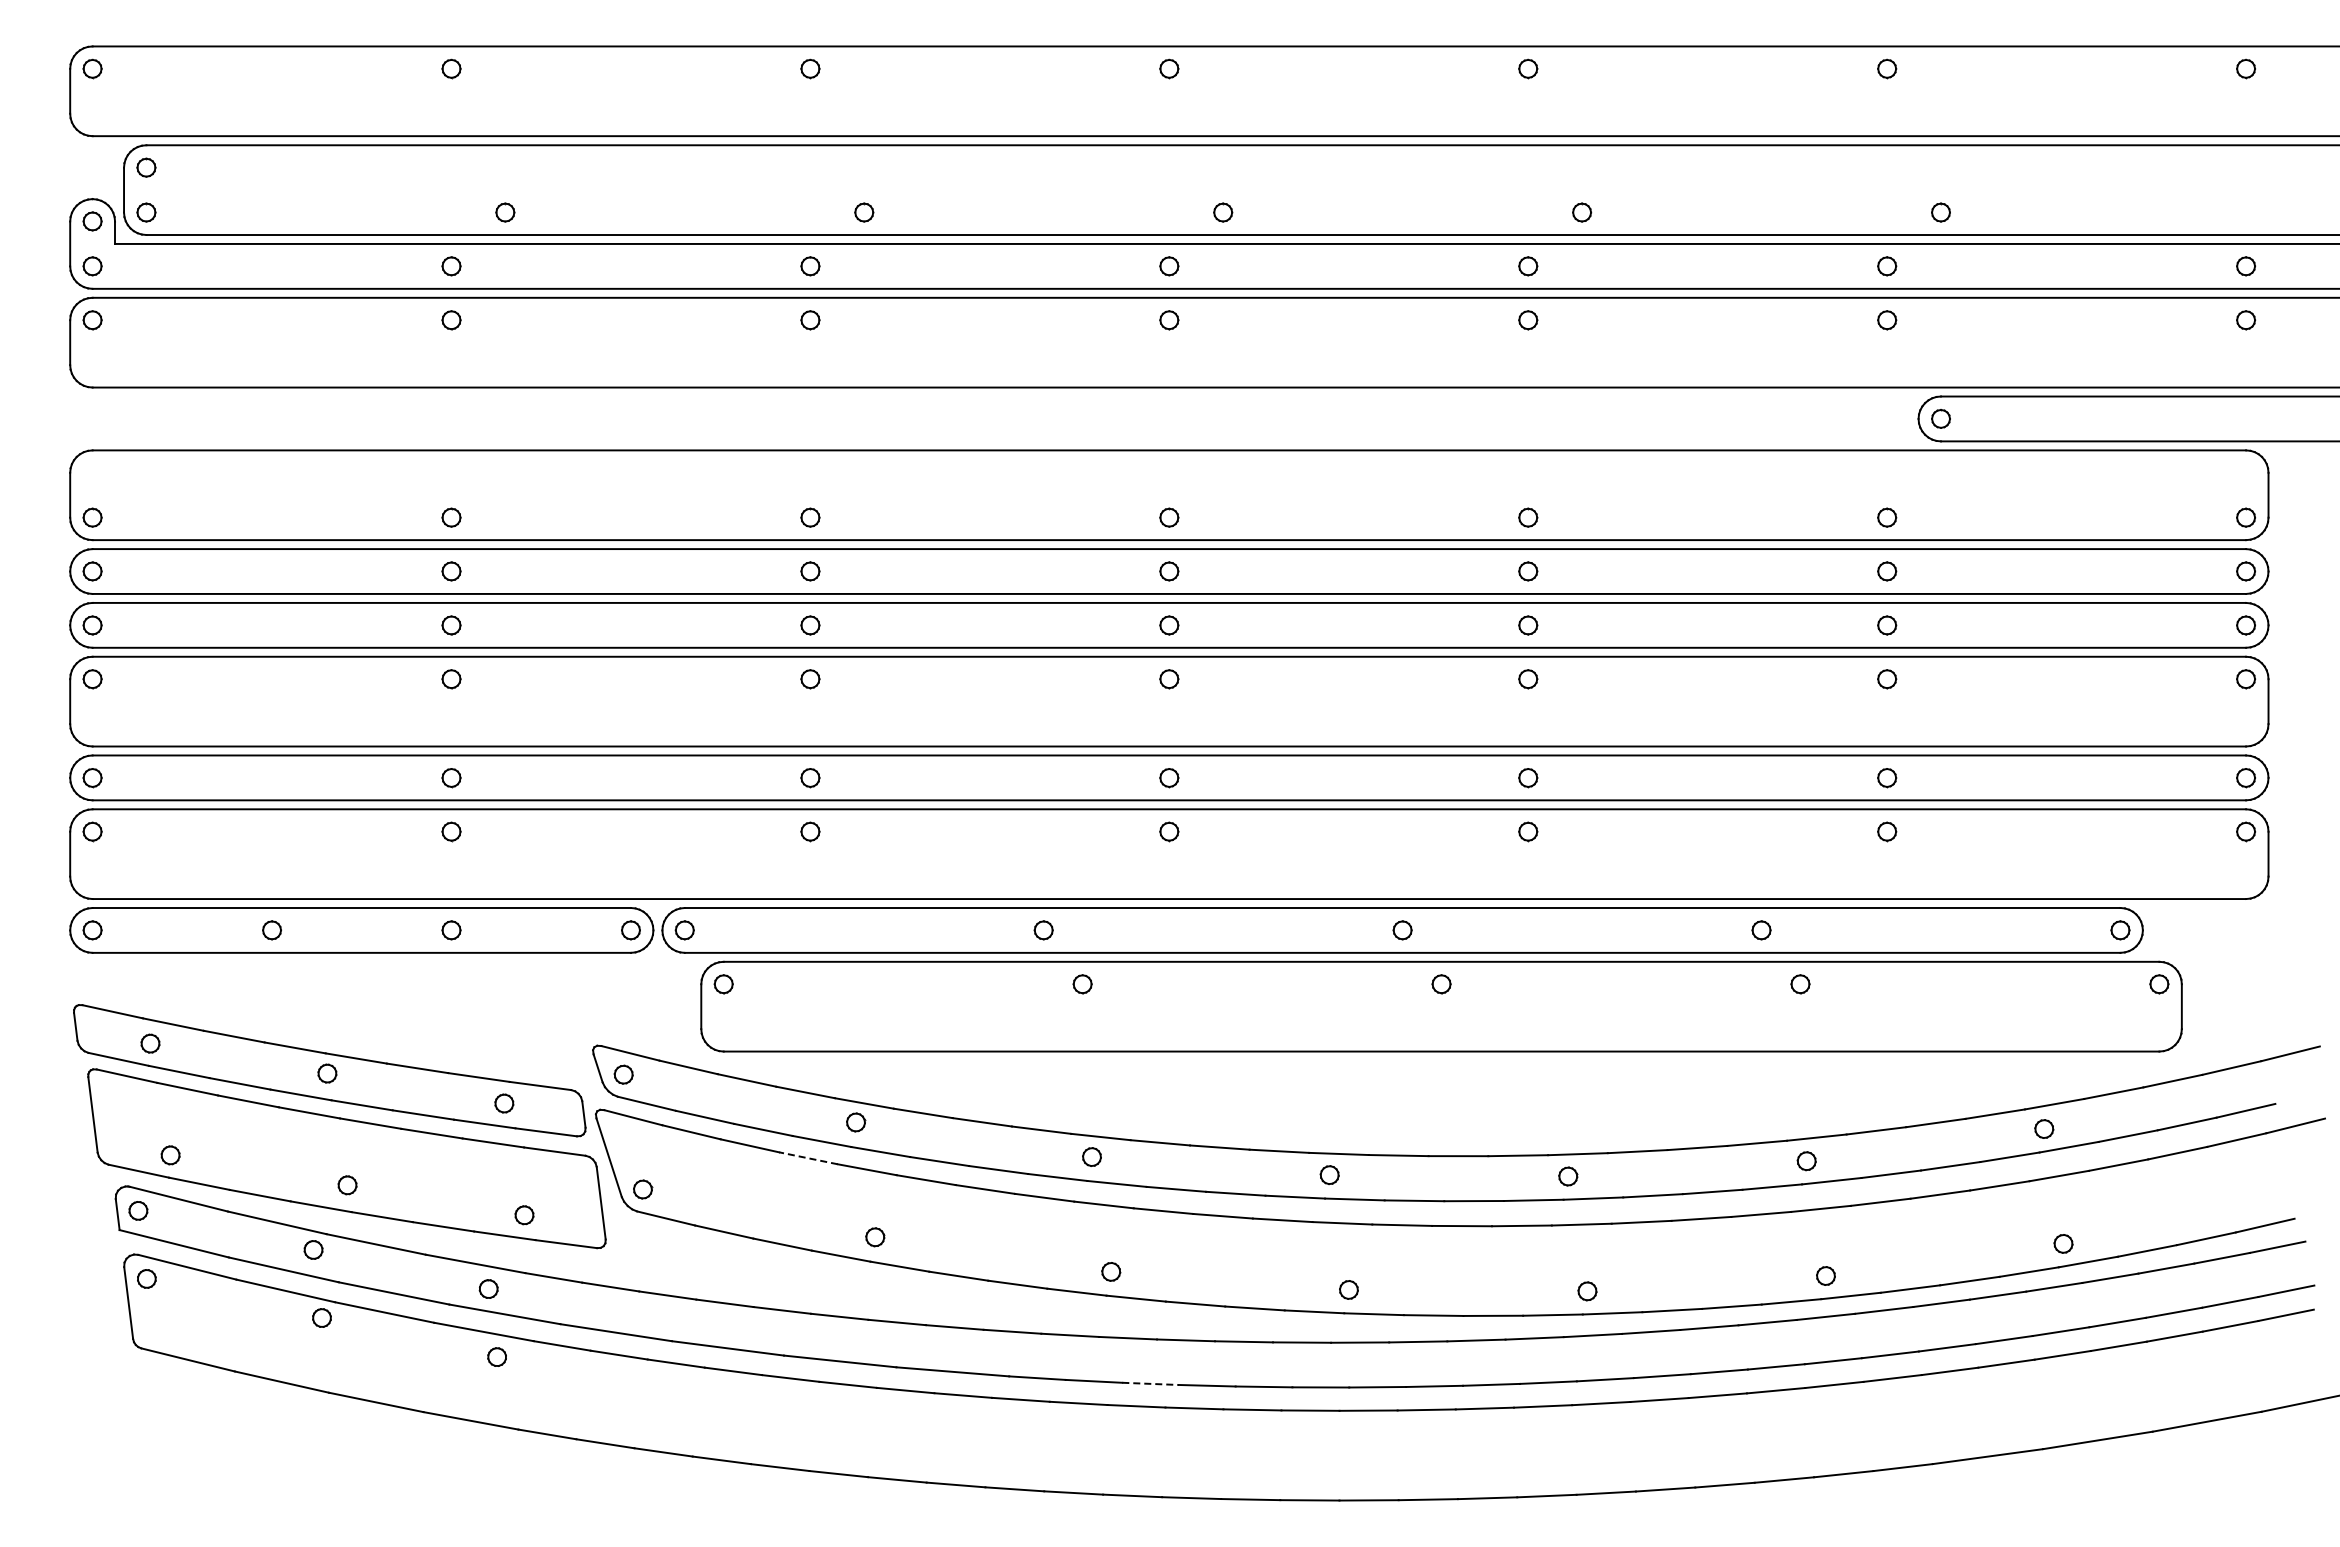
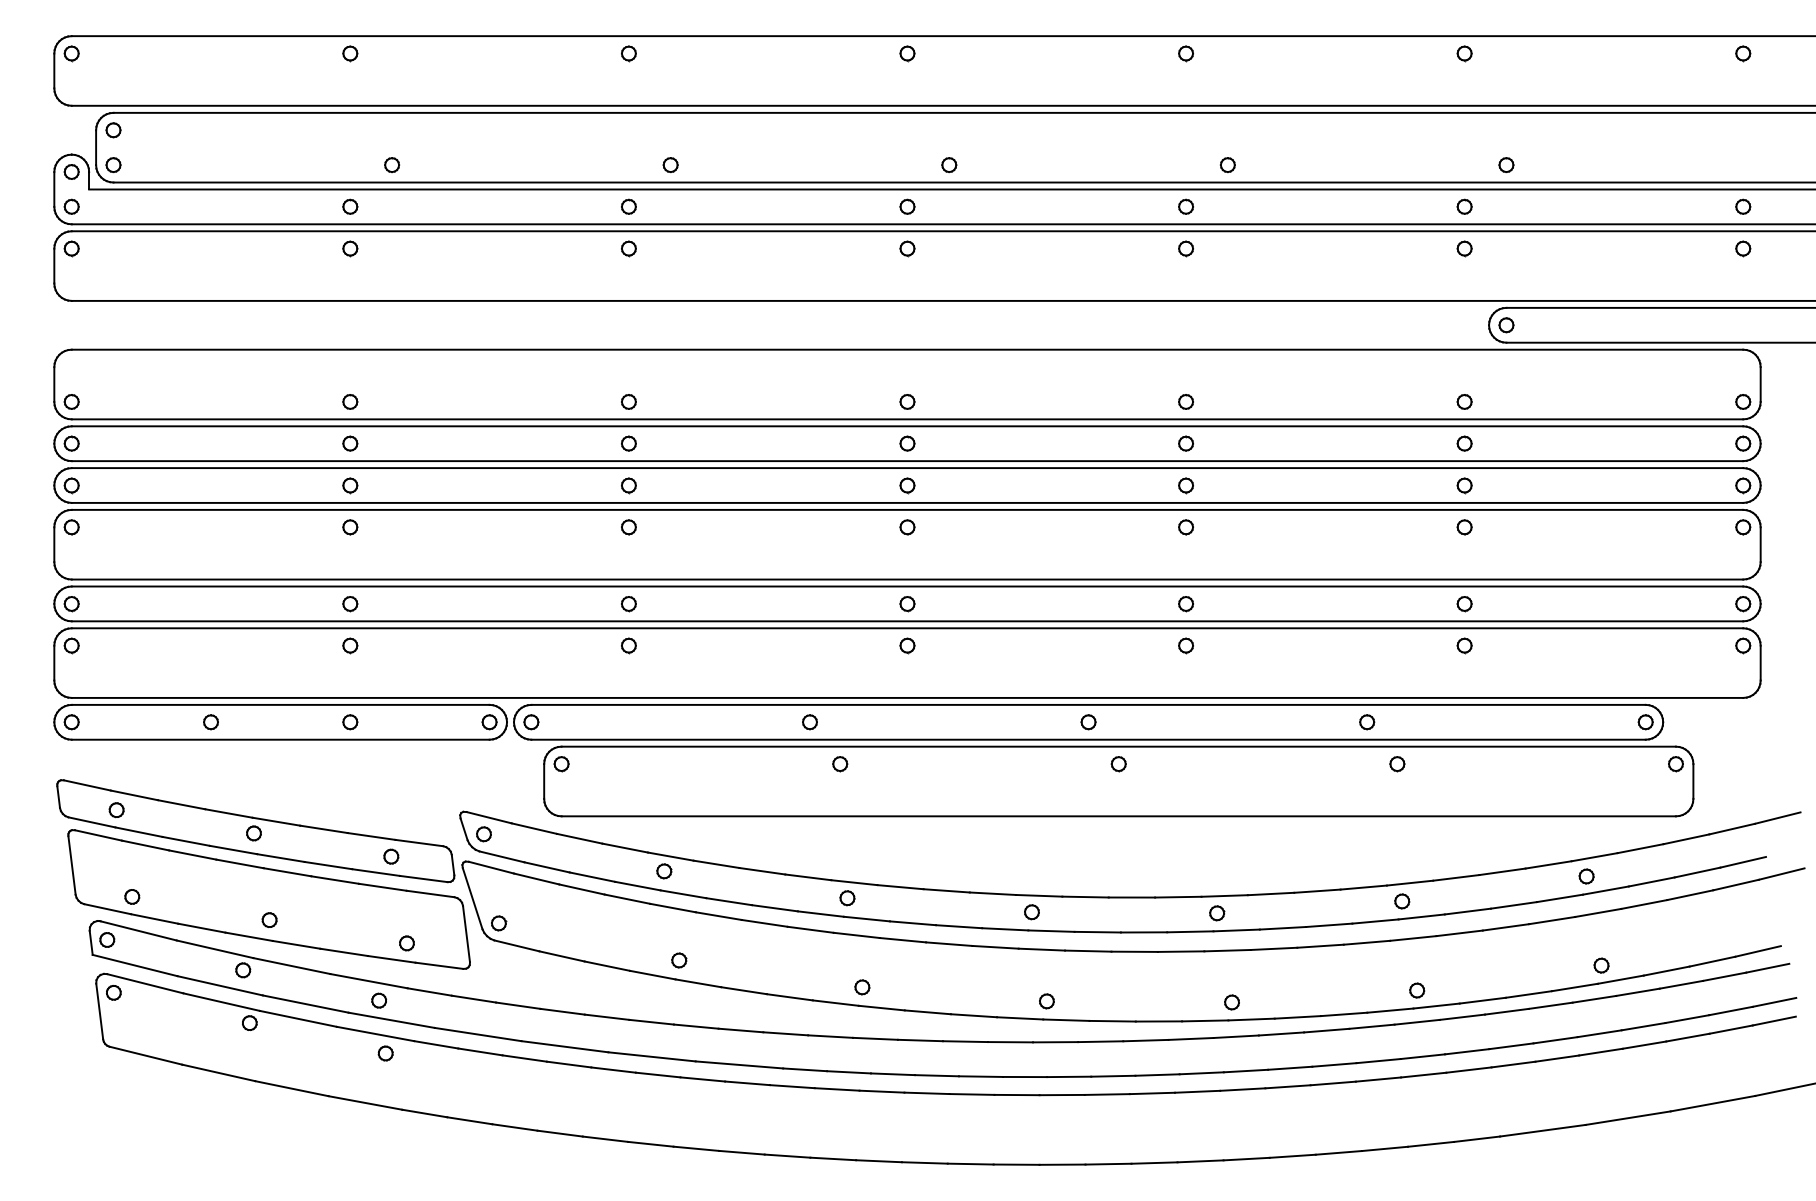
line: (808, 1158) -> (627, 899), dashed -> solid
line: (1151, 1383) -> (893, 1073), dashed -> solid

